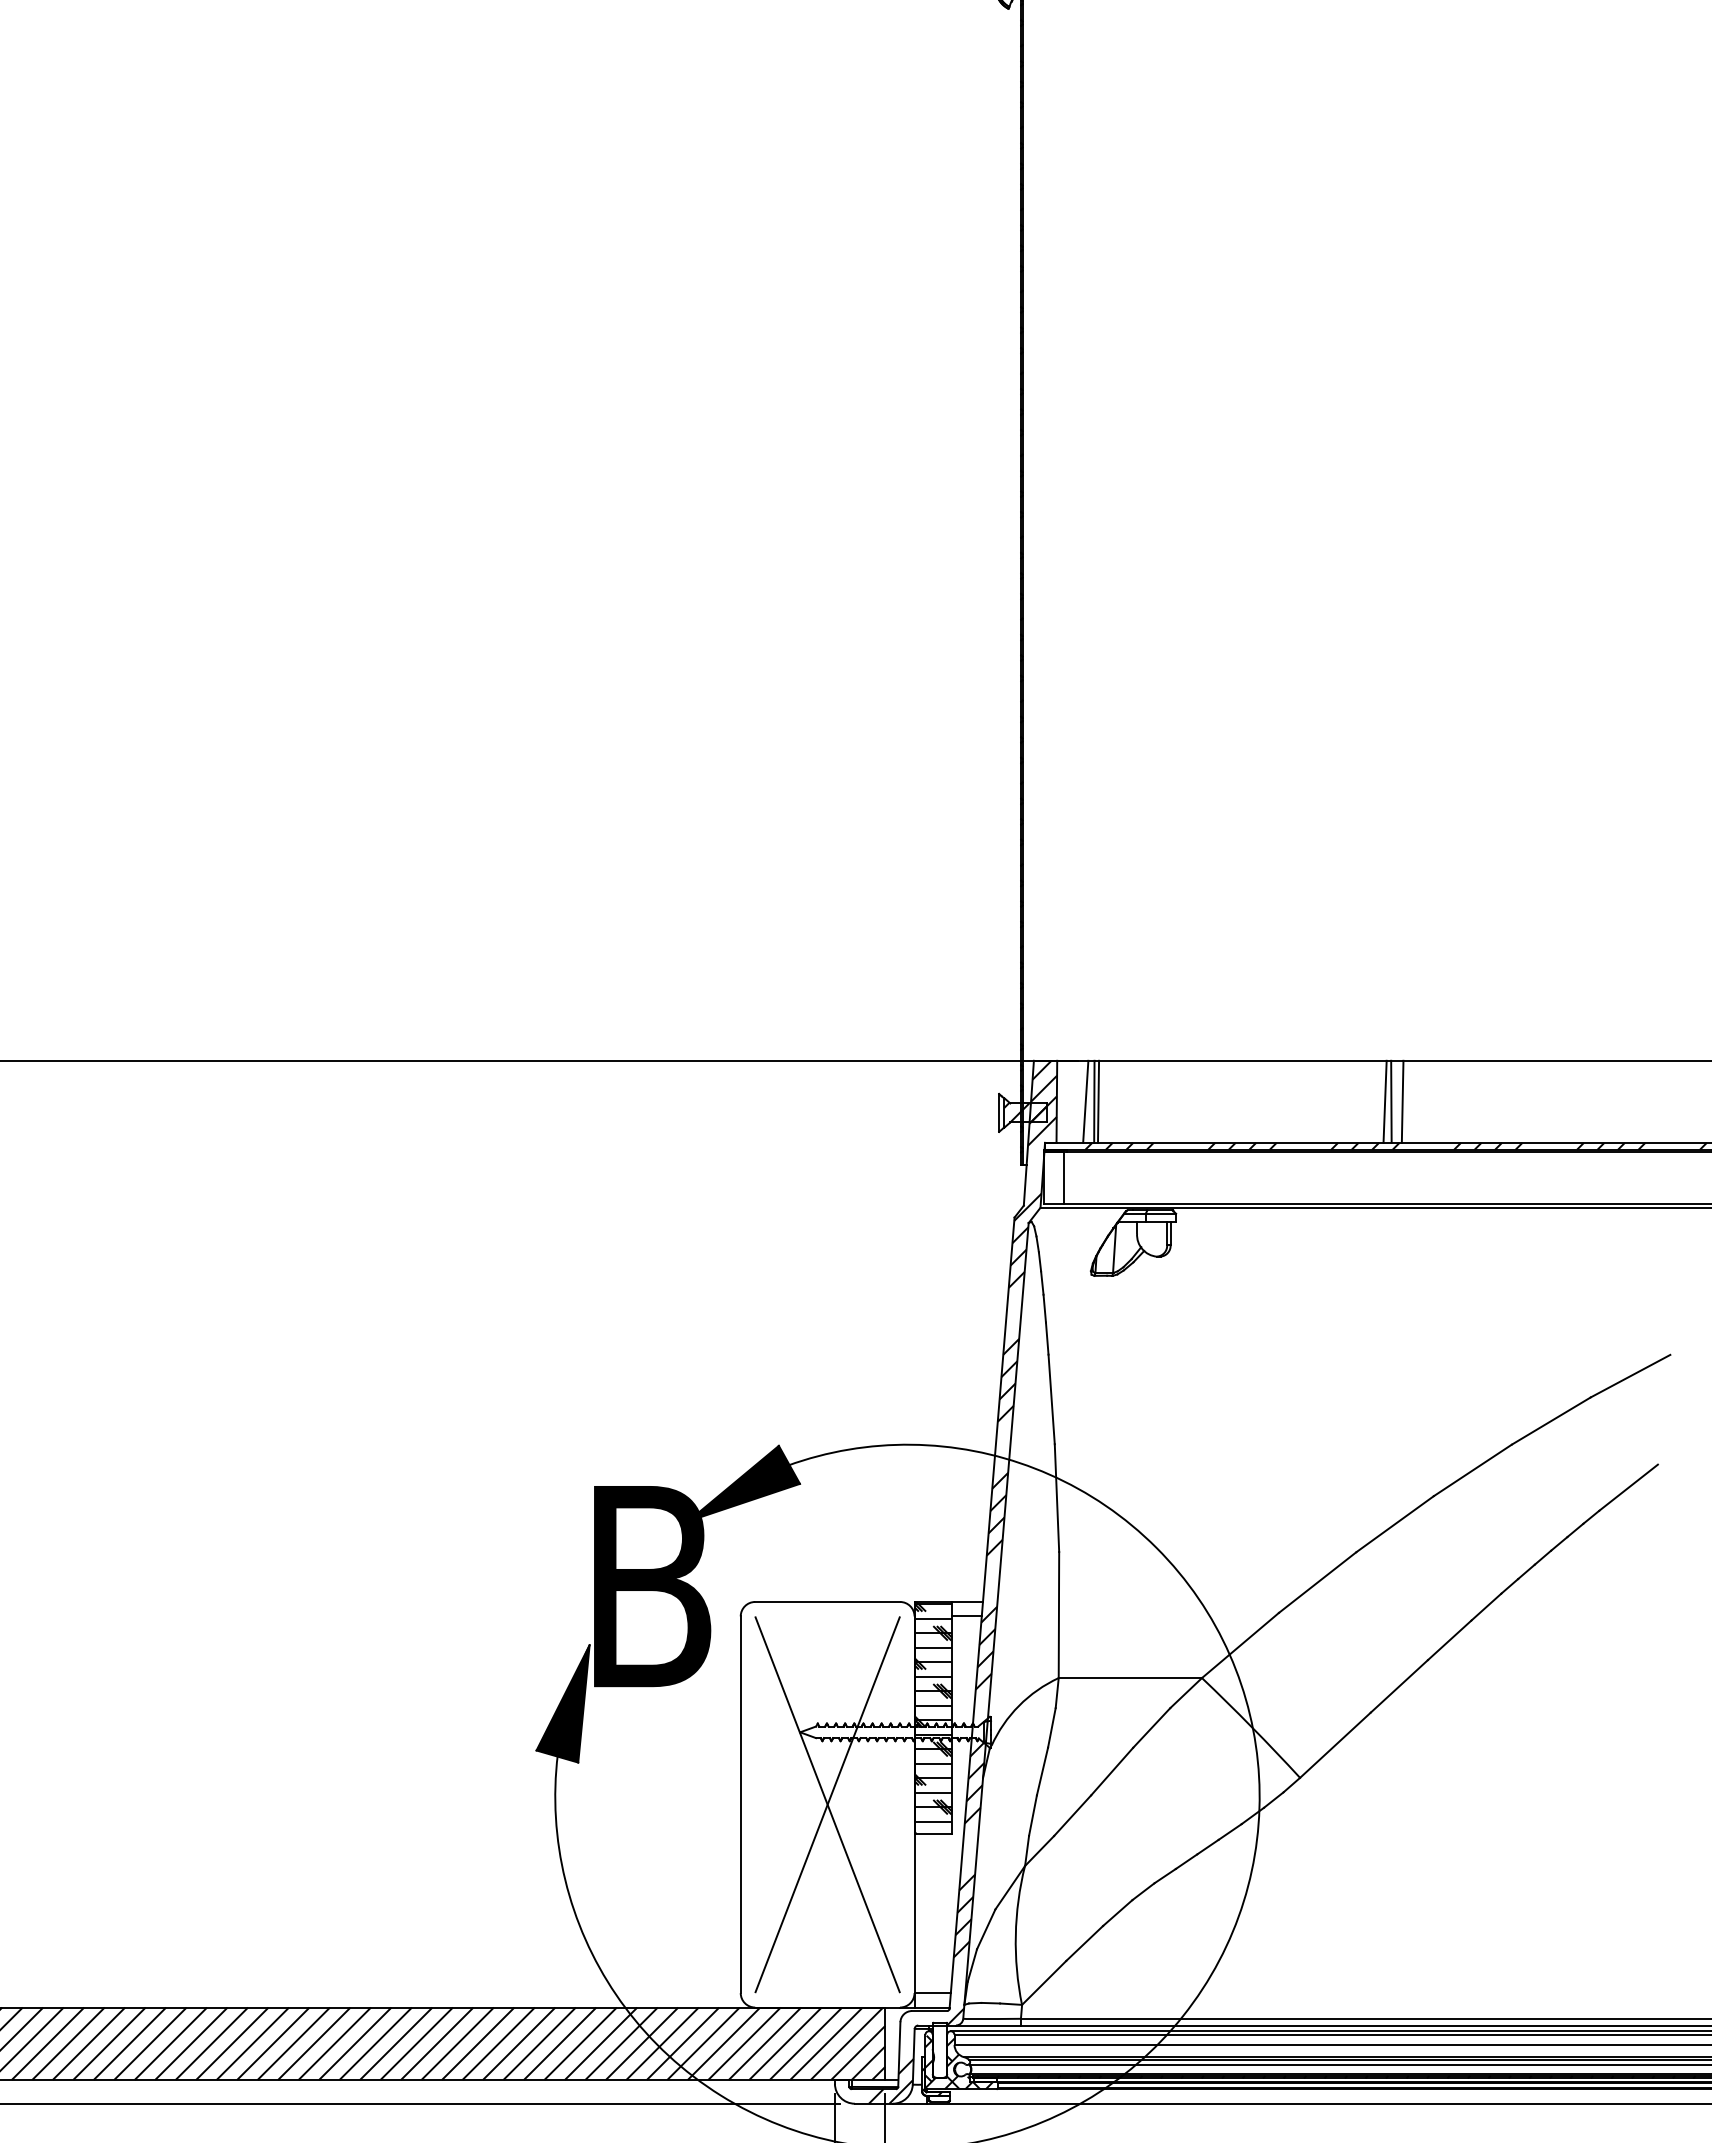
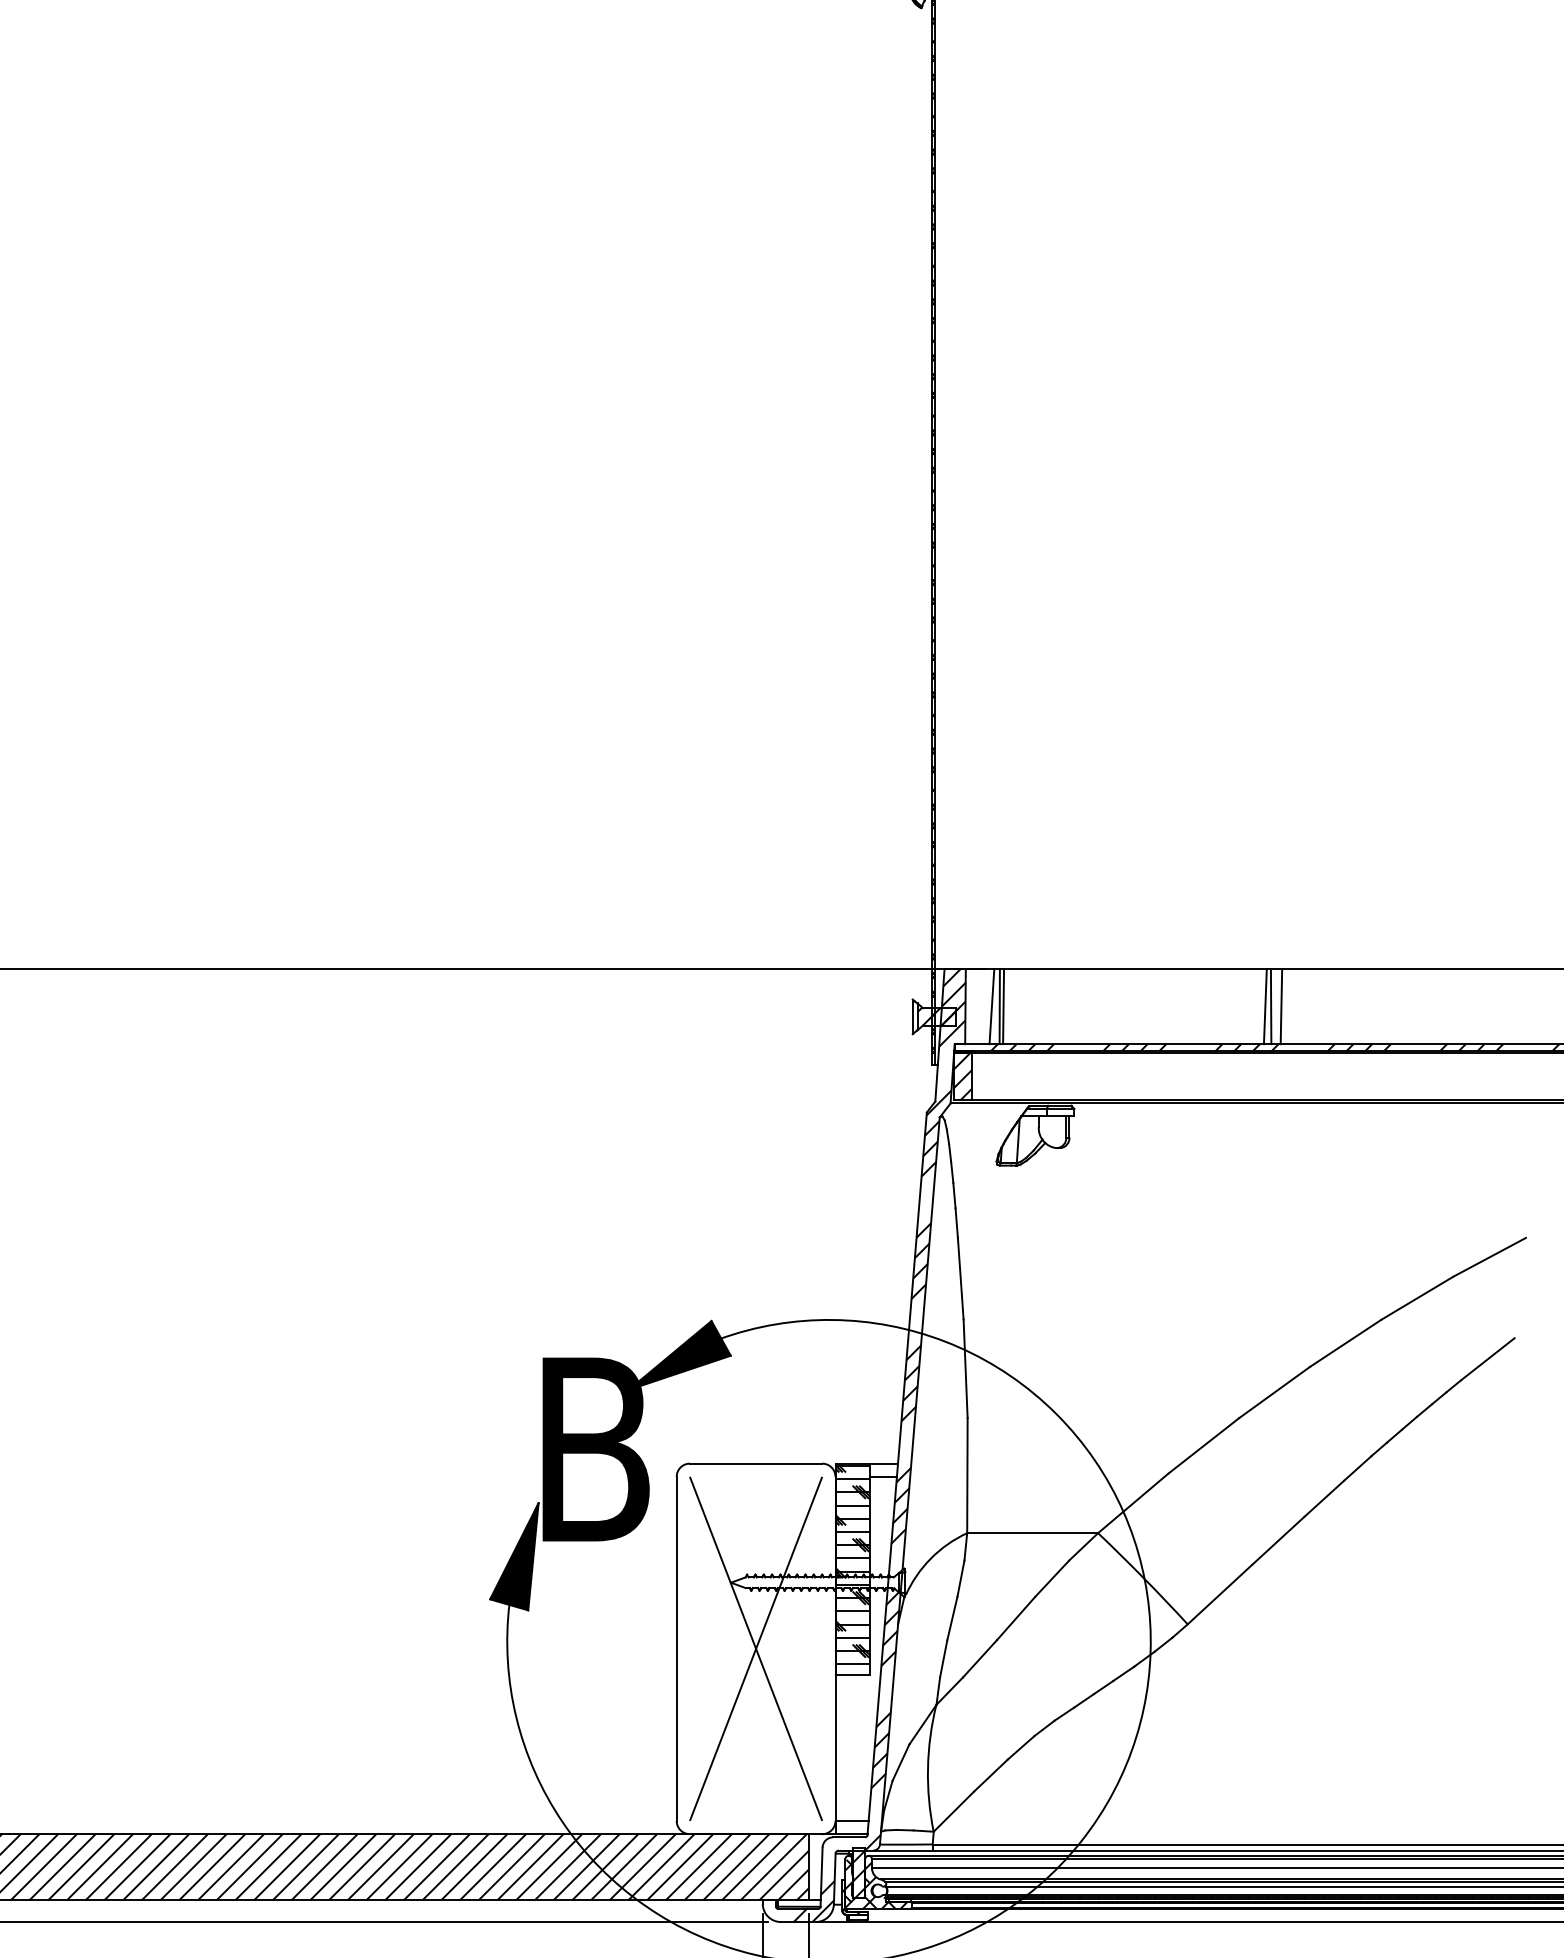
hatch: (1053, 1178) -> (962, 1076), added
hatch: (940, 2051) -> (859, 1874), added

